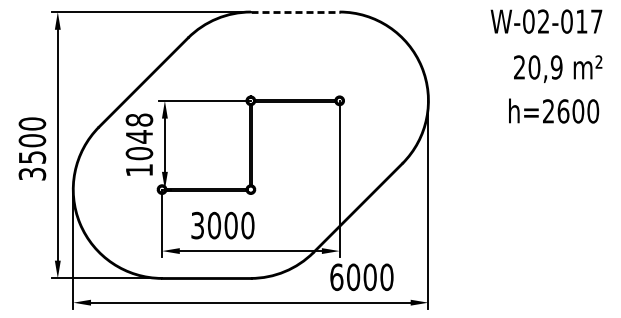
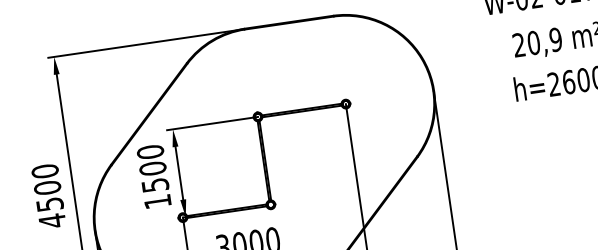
line: (295, 12) -> (289, 23), dashed -> solid
text: (139, 136) -> (152, 168), 1048 -> 1500
text: (32, 174) -> (52, 221), 3500 -> 4500

